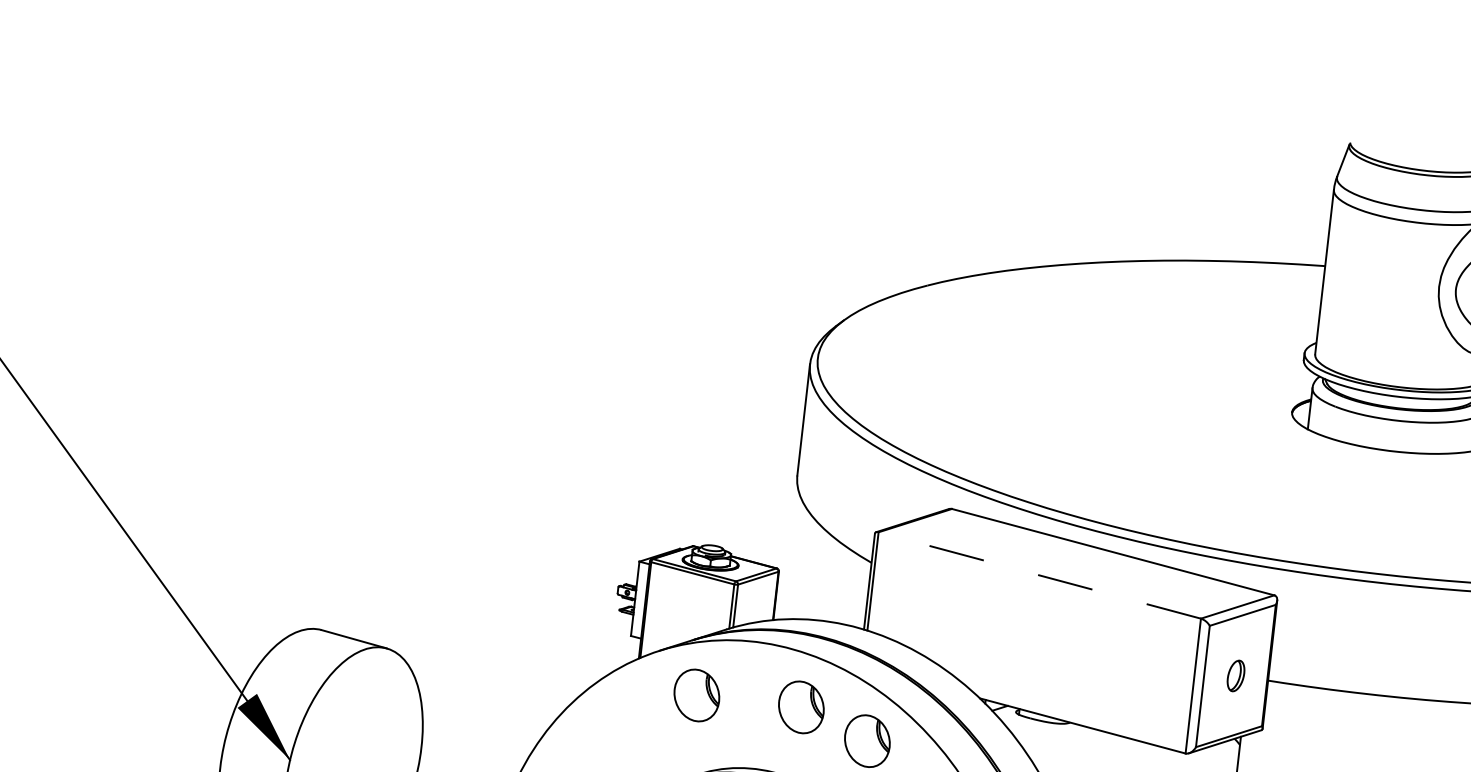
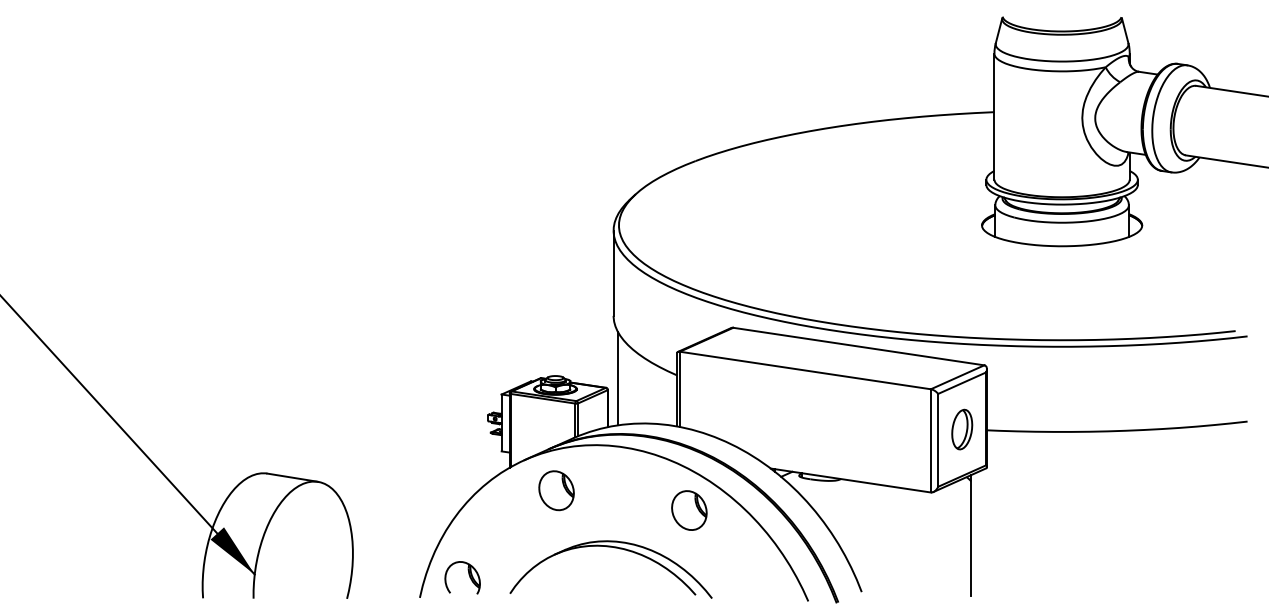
line: (793, 557) -> (617, 378), added
line: (1039, 575) -> (805, 370), dashed -> solid
part: (1236, 675) -> (962, 429), size x1.67
part: (801, 707) -> (636, 490), removed

